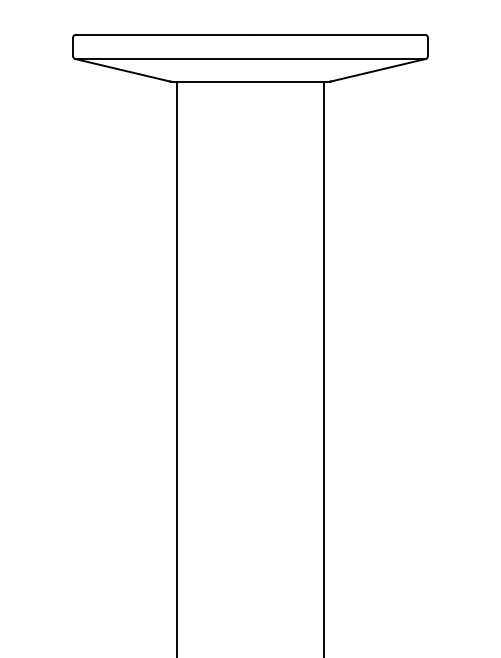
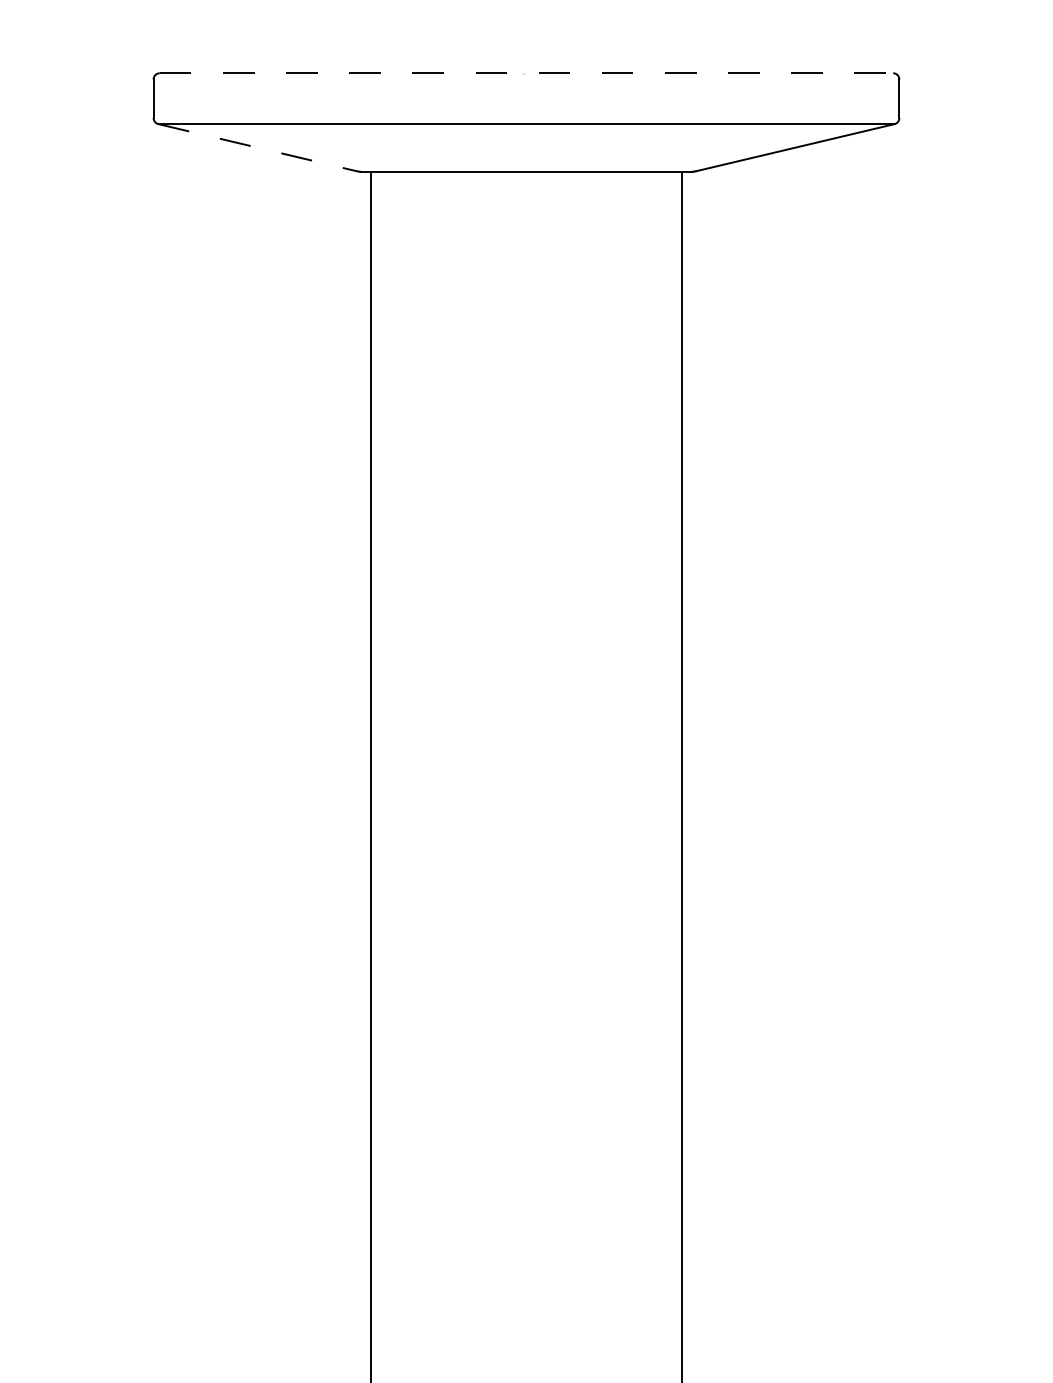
line: (251, 34) -> (528, 72), solid -> dashed
line: (122, 70) -> (257, 148), solid -> dashed

